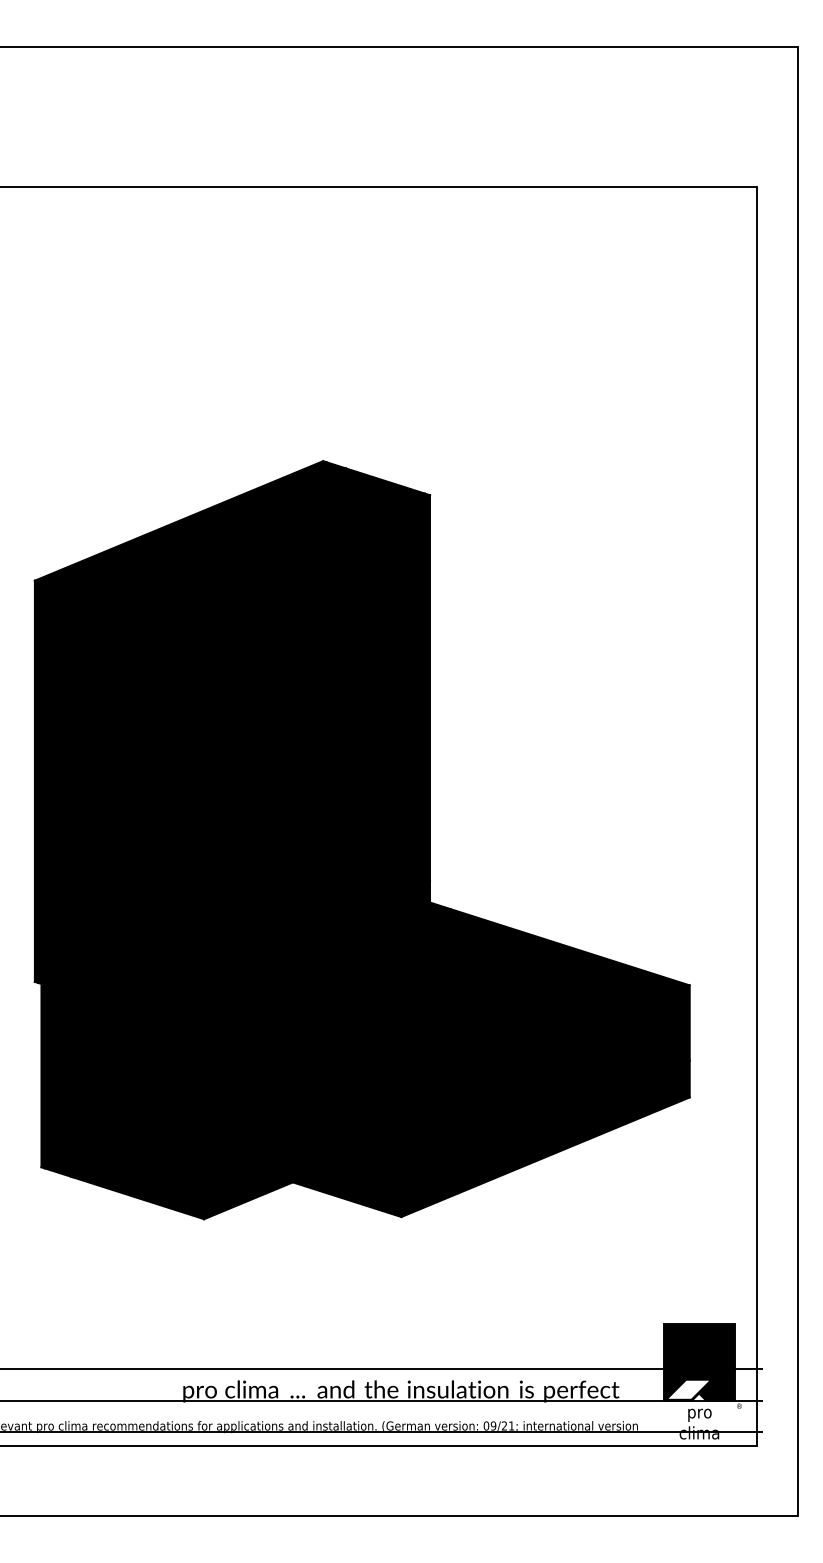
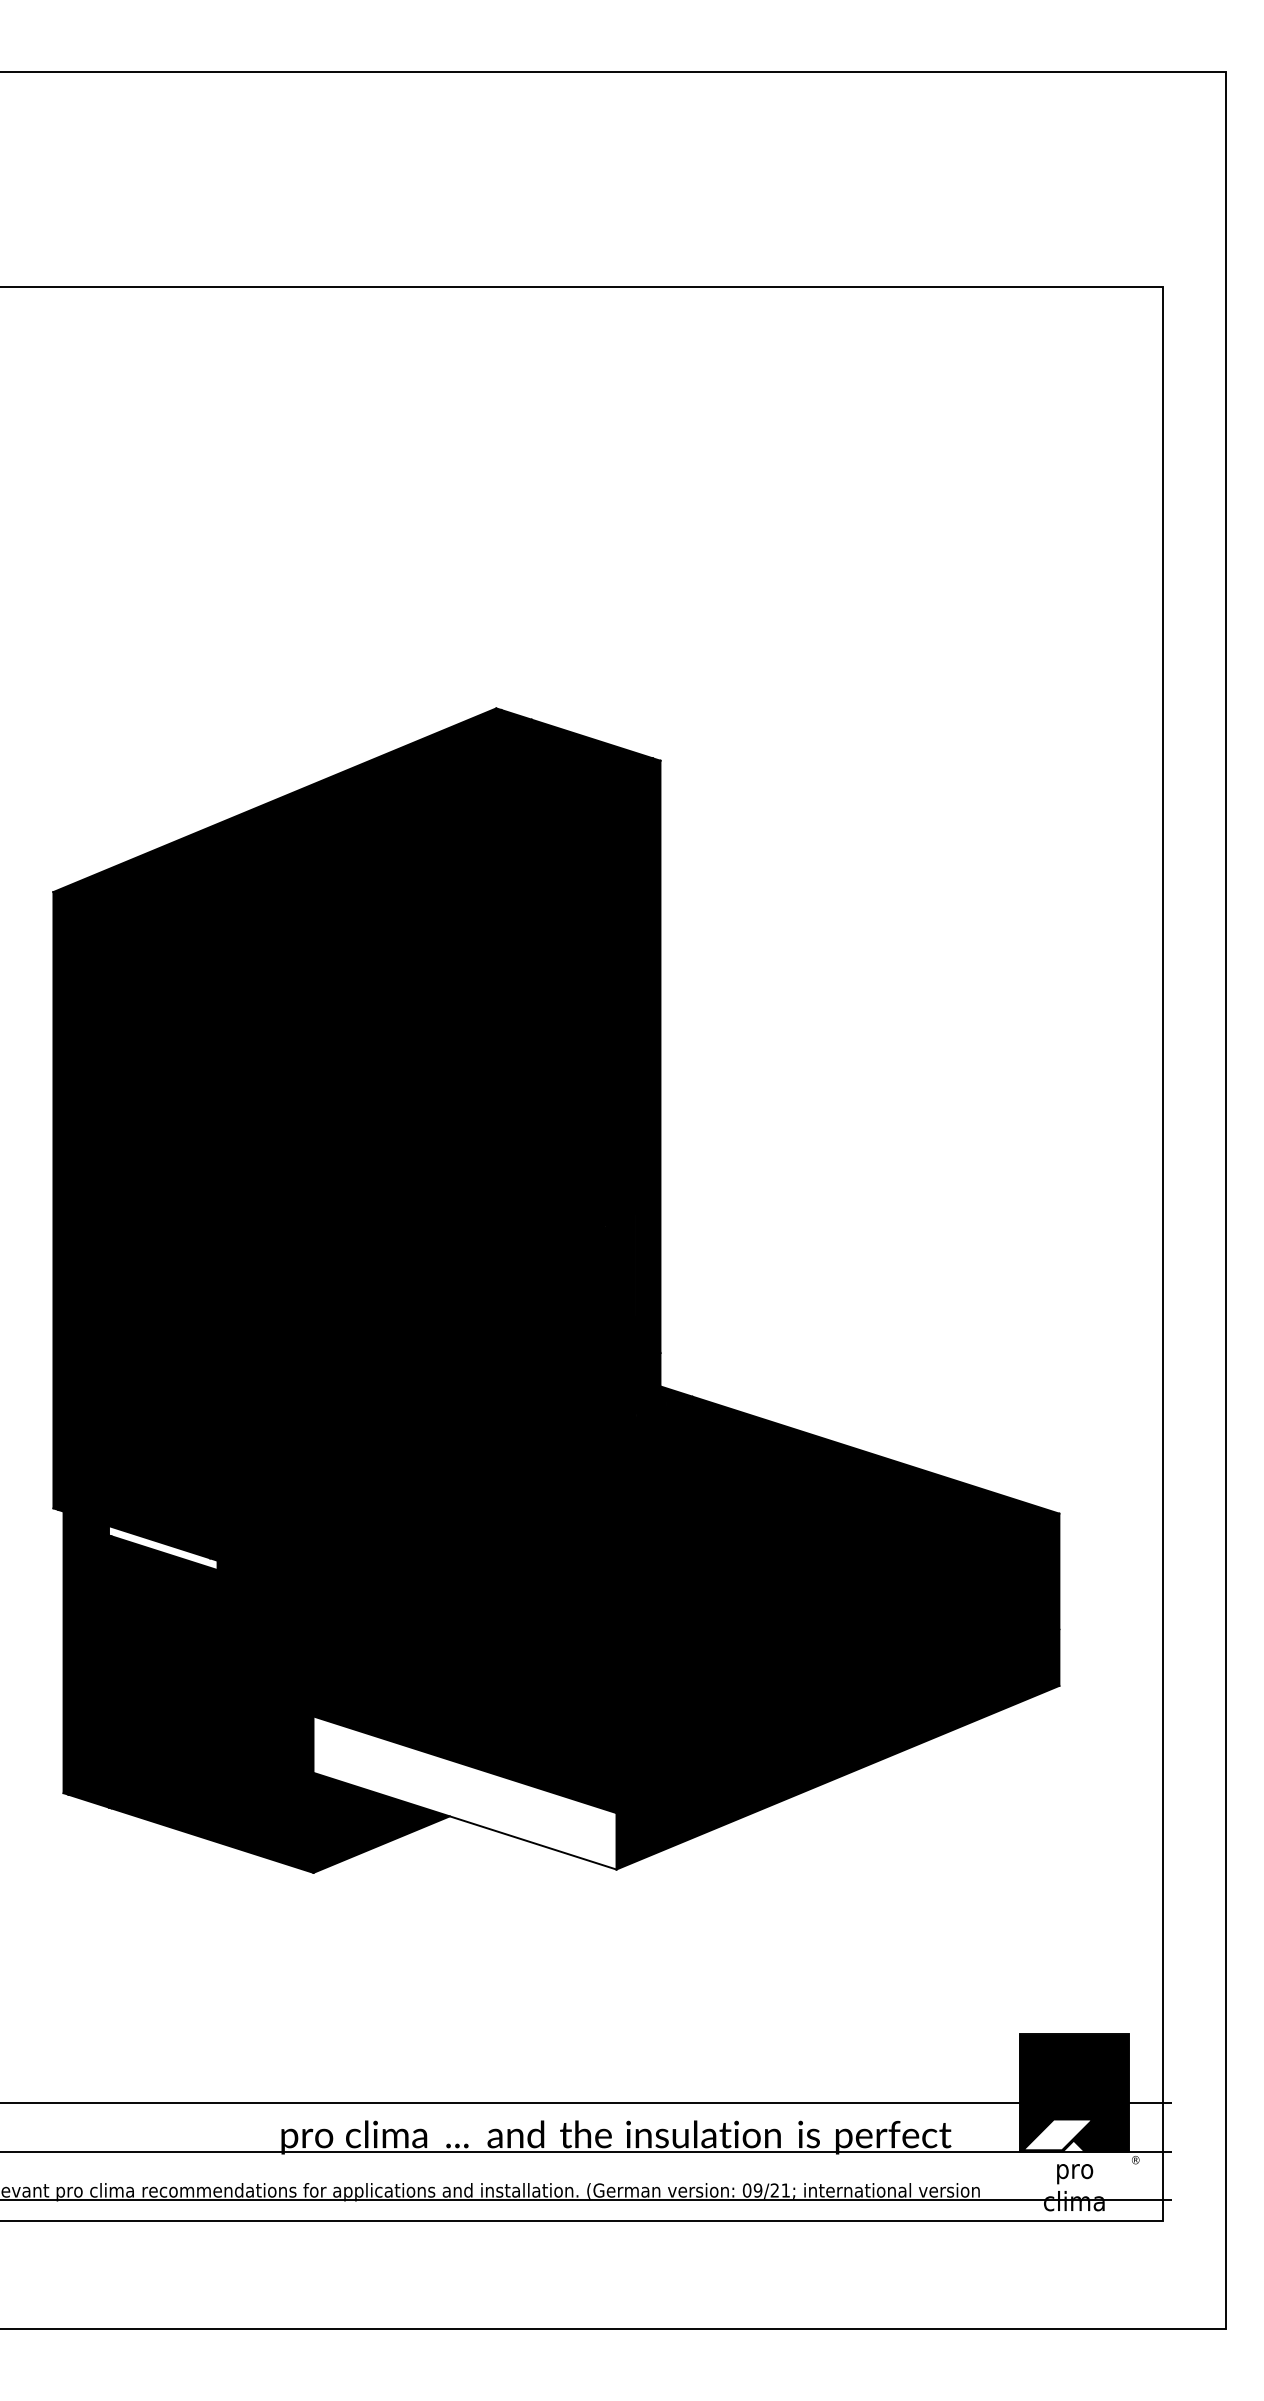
fill: (106, 1007) -> (163, 1547), removed
fill: (302, 1167) -> (464, 1793), removed

